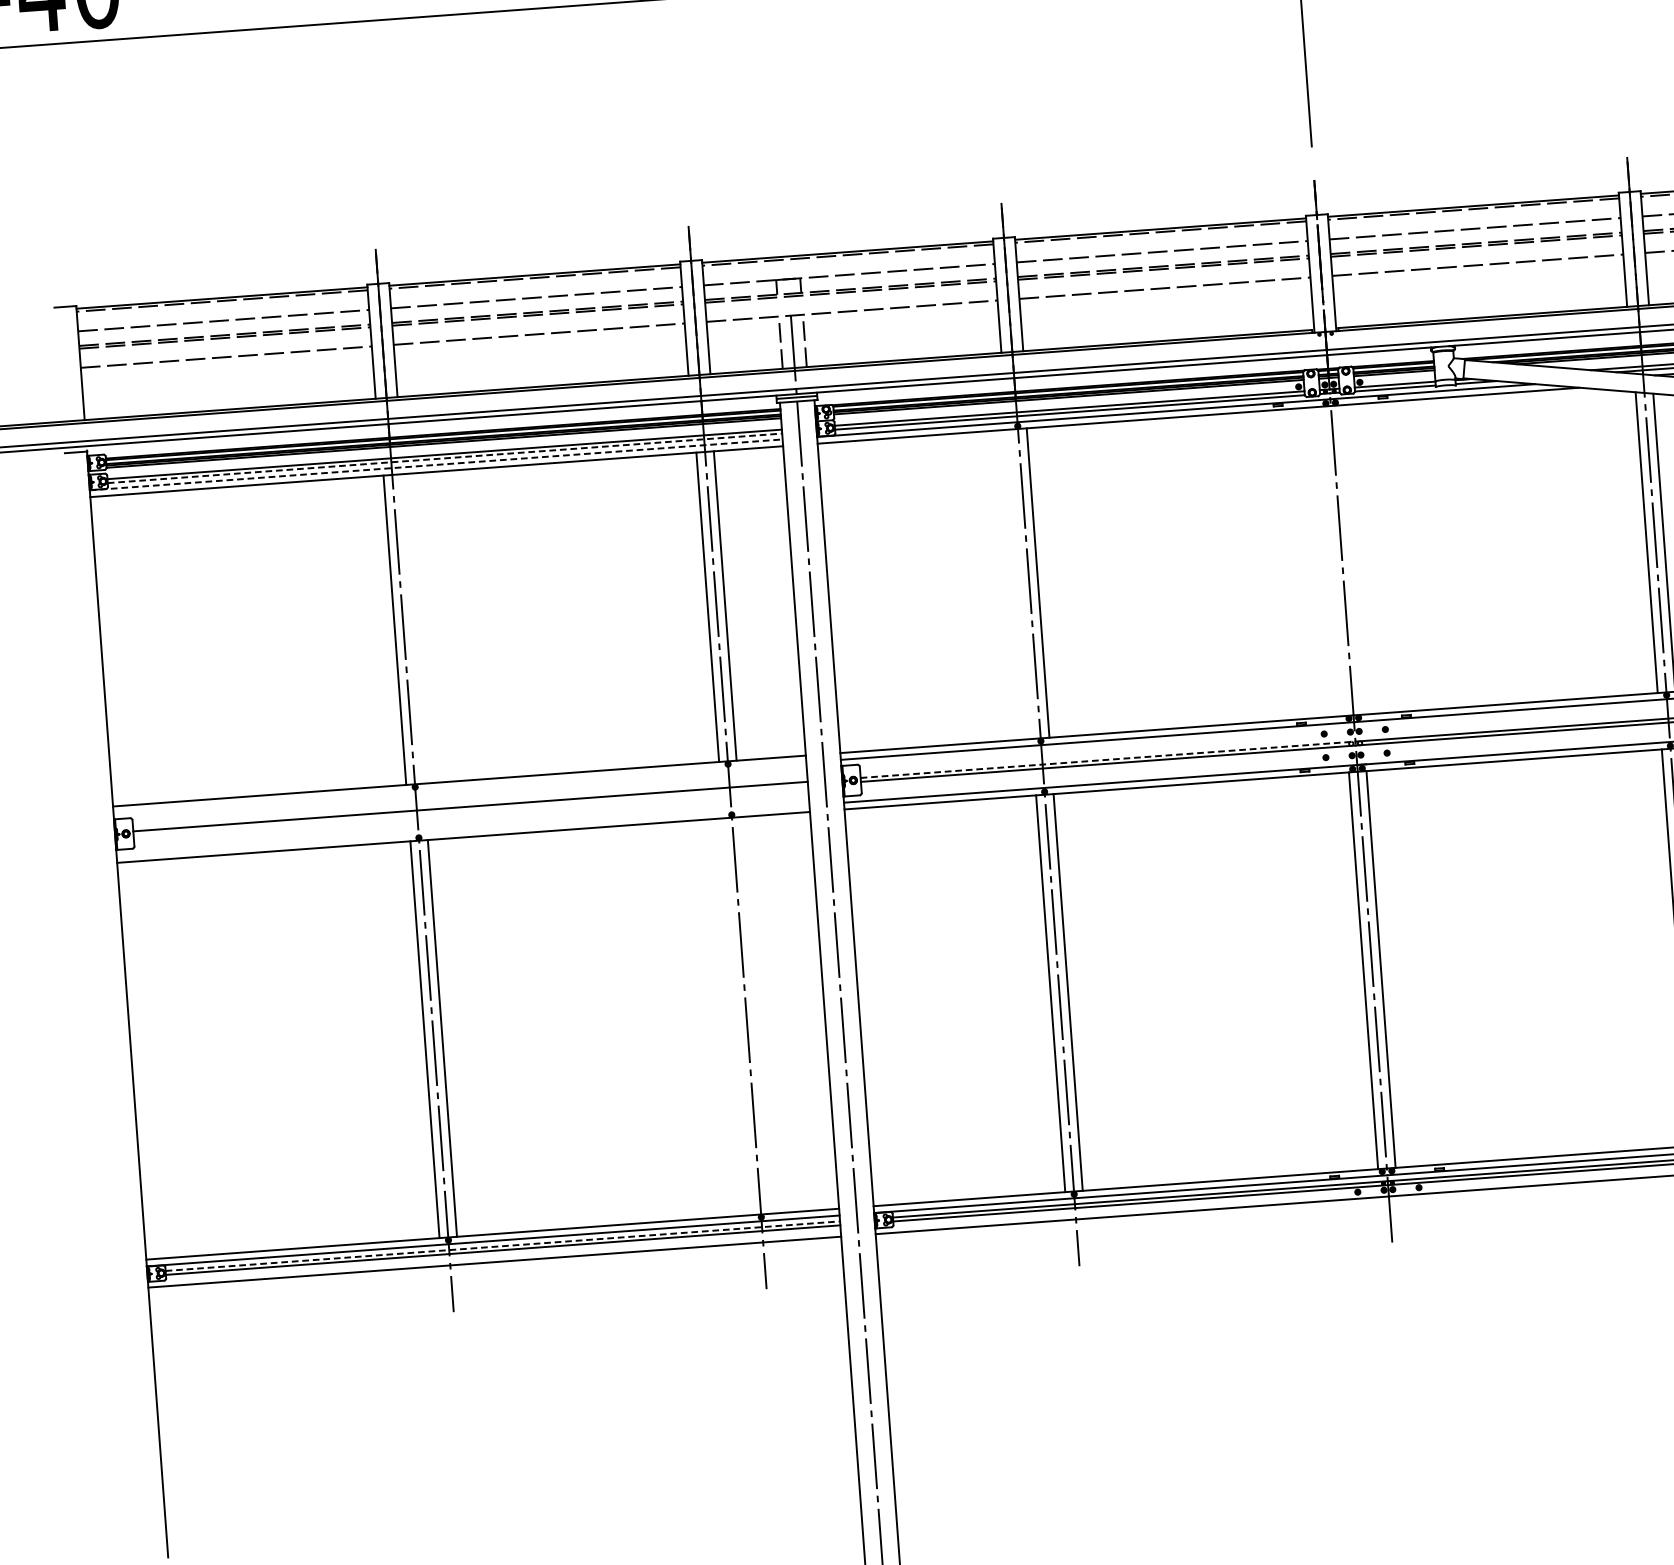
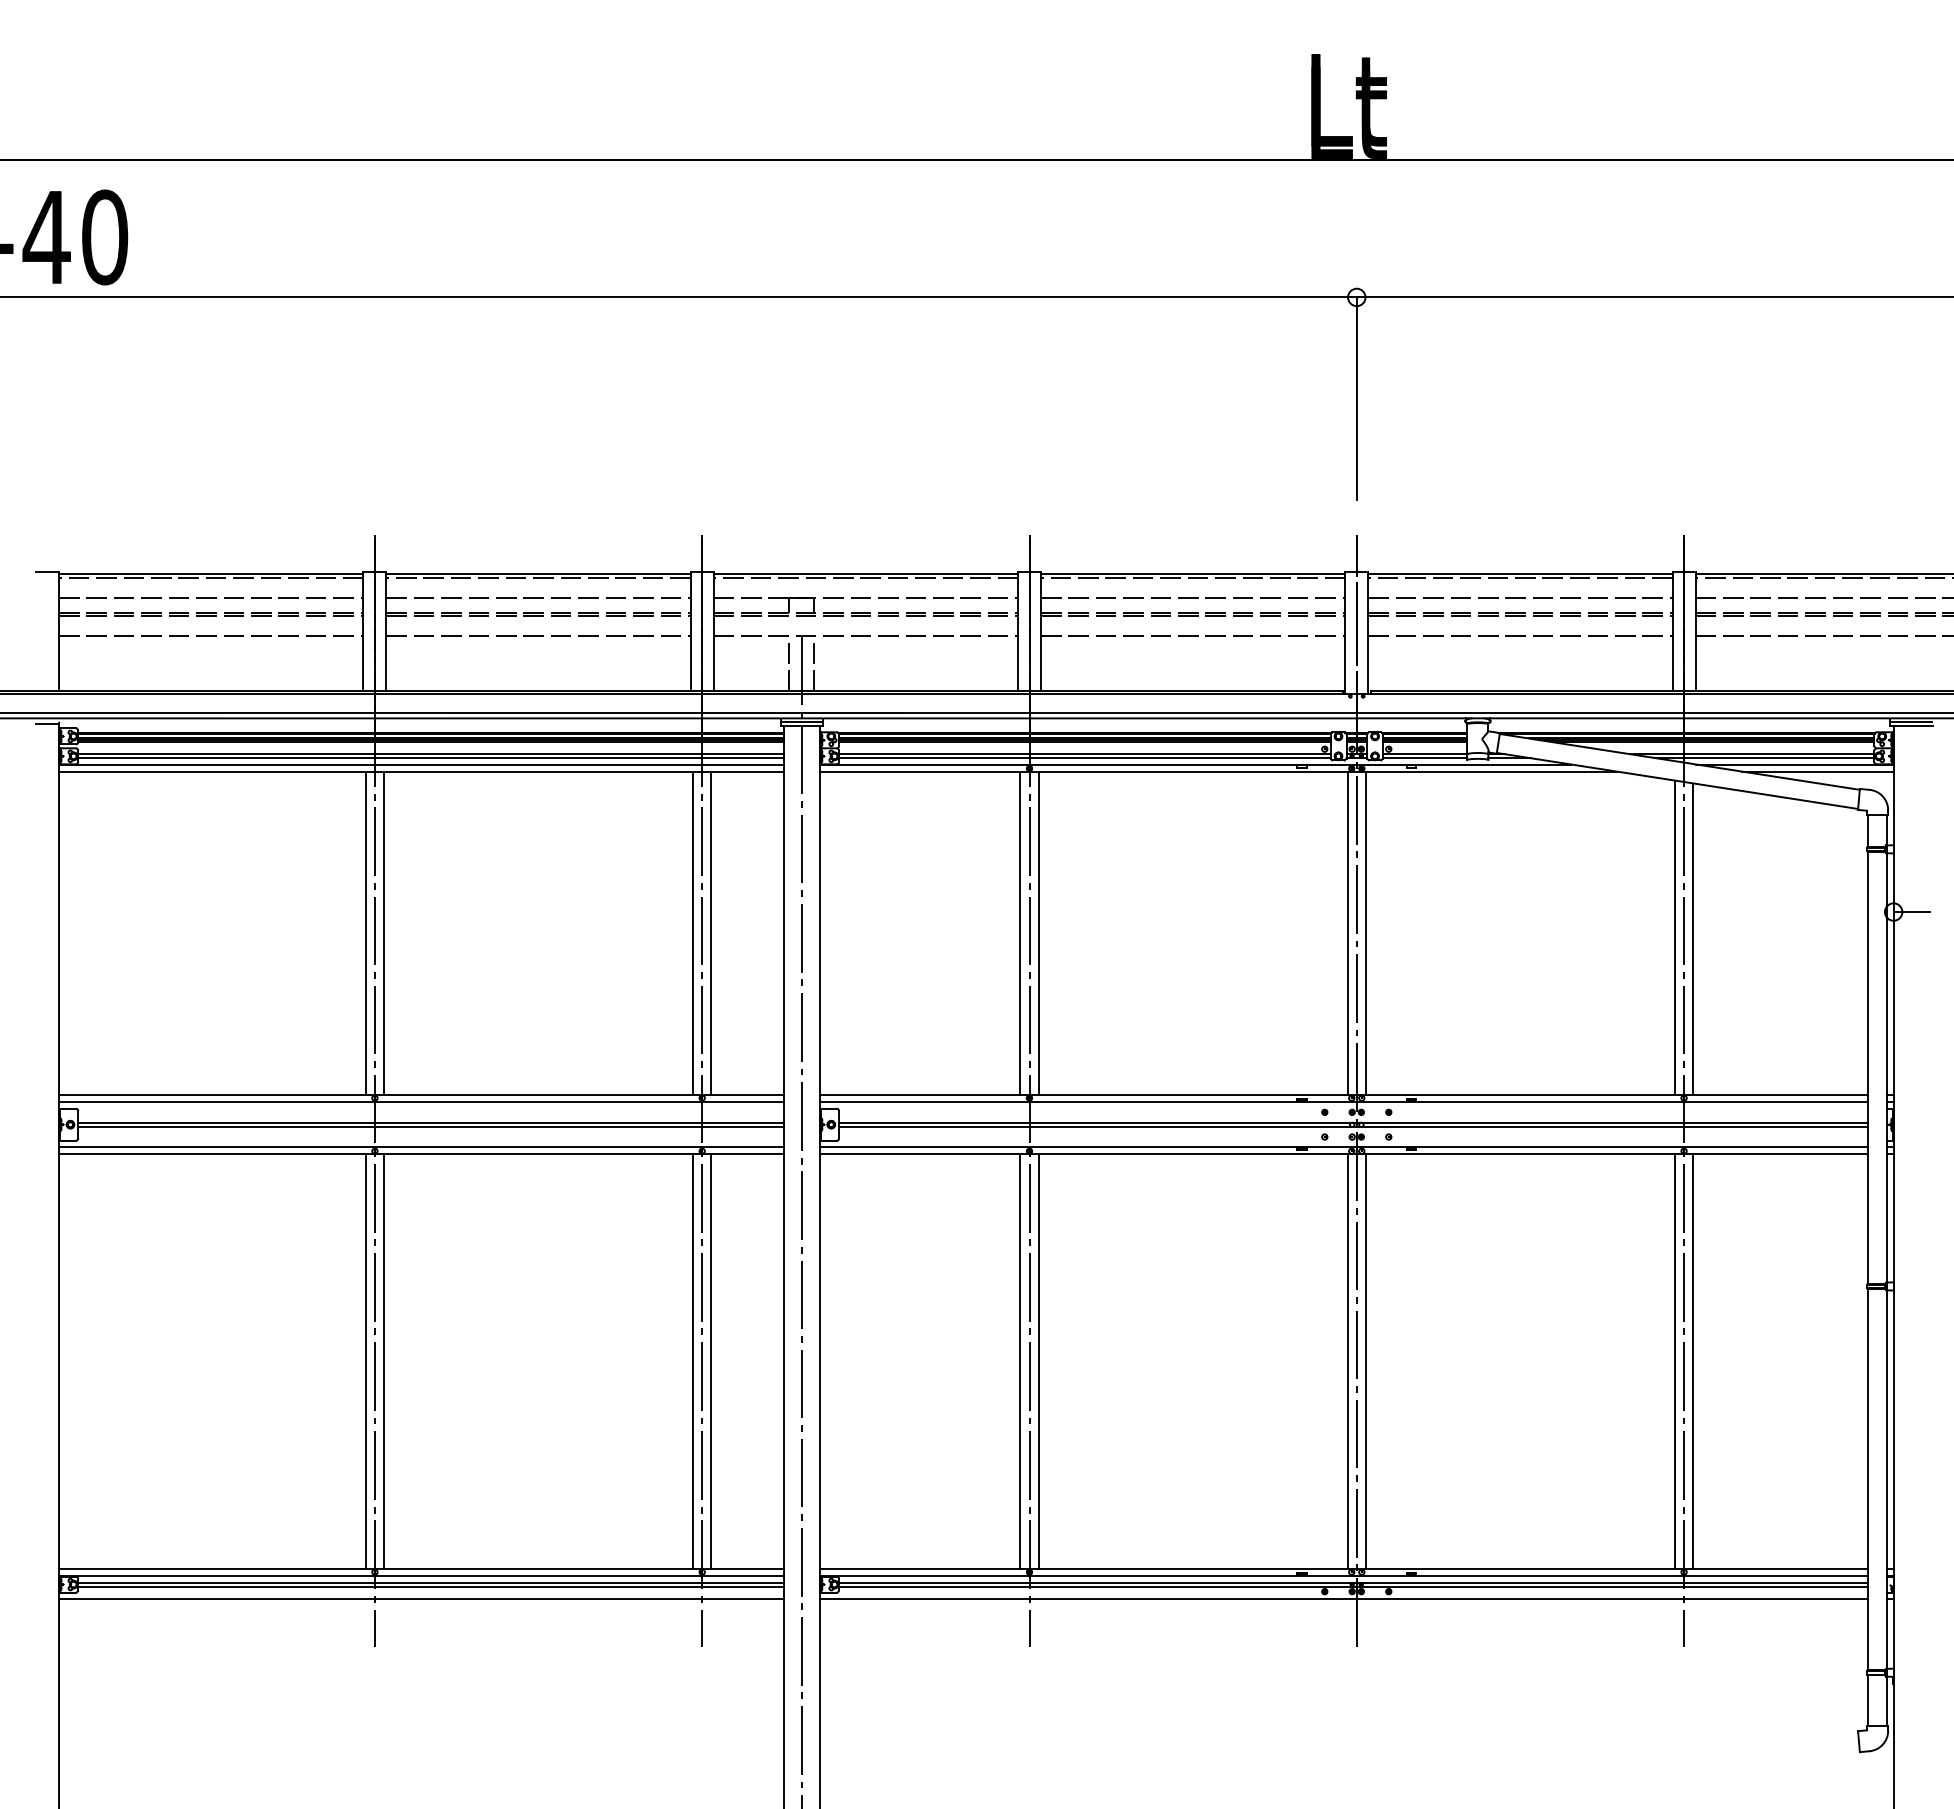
line: (445, 458) -> (431, 758), dashed -> solid
line: (436, 464) -> (421, 764), dashed -> solid
line: (1350, 560) -> (1365, 933), added
line: (1333, 561) -> (1347, 933), added
line: (1020, 584) -> (1020, 933), added
line: (412, 629) -> (384, 933), added
line: (1107, 759) -> (1097, 1122), dashed -> solid
line: (460, 788) -> (421, 1102), added
line: (470, 810) -> (430, 1126), added
line: (463, 831) -> (421, 1147), added
line: (755, 1015) -> (711, 1361), added
line: (738, 1016) -> (693, 1361), added
line: (503, 1246) -> (431, 1582), dashed -> solid

